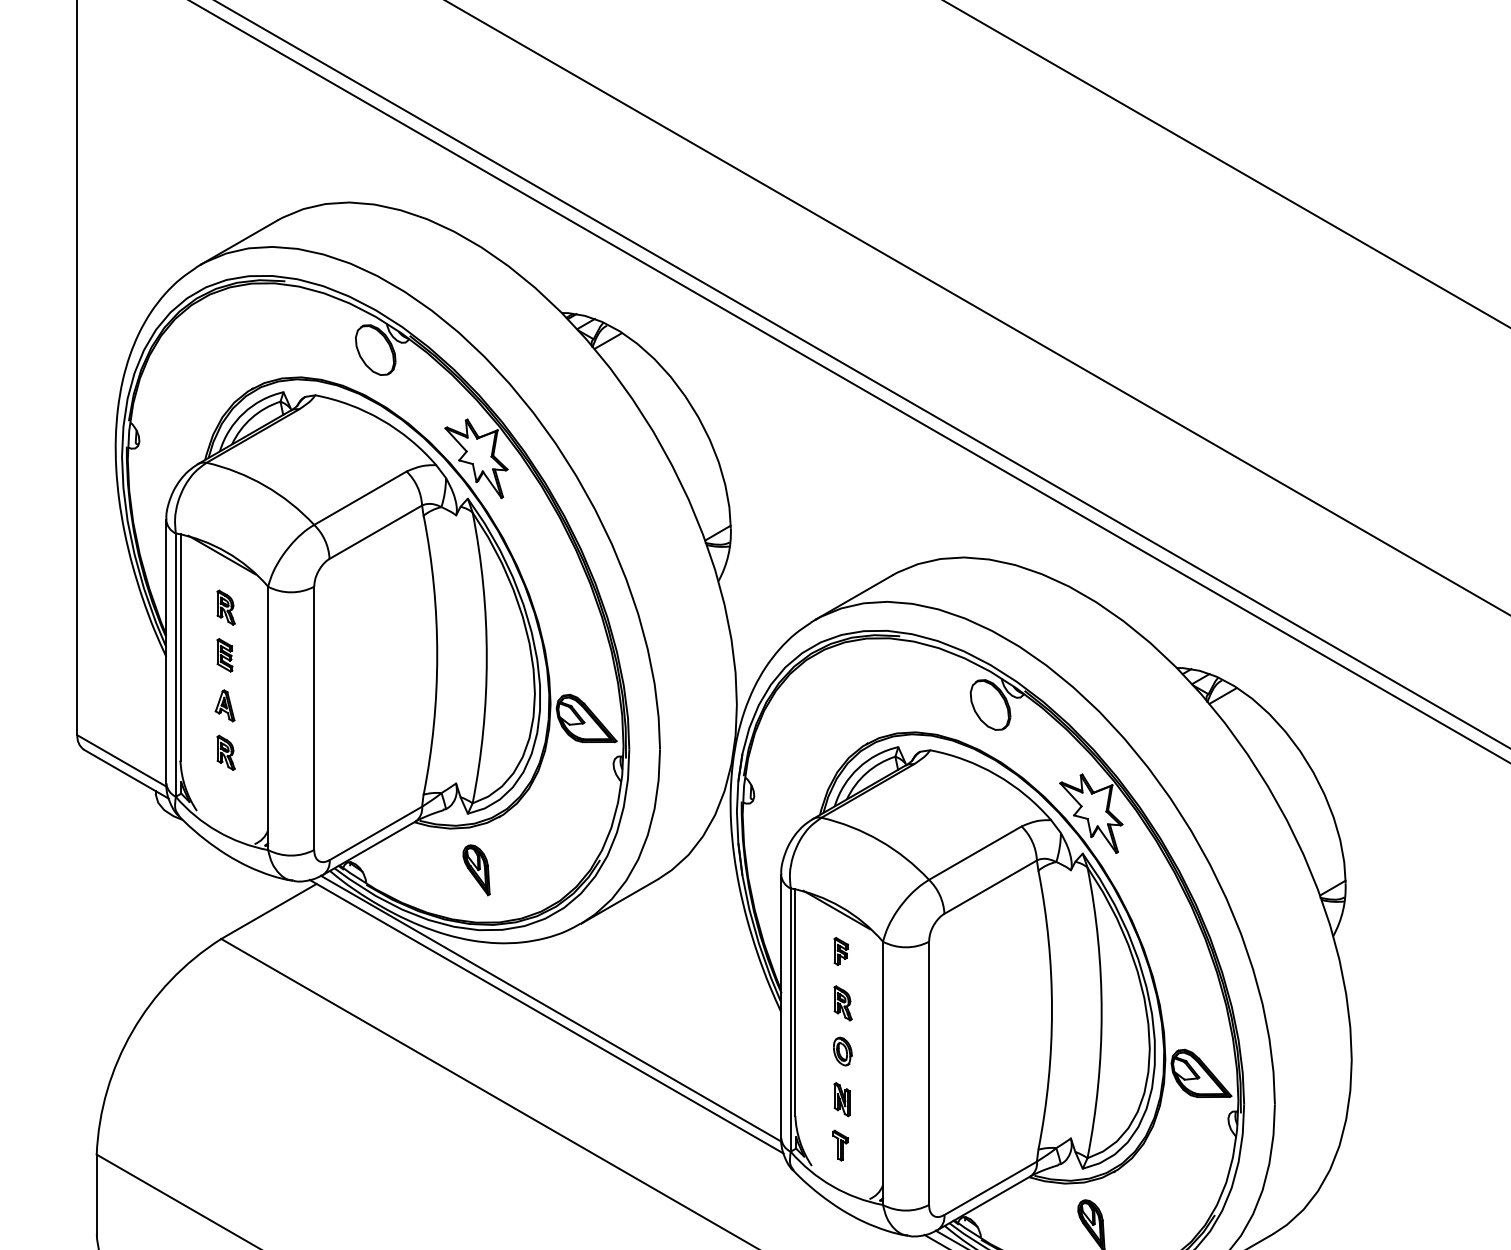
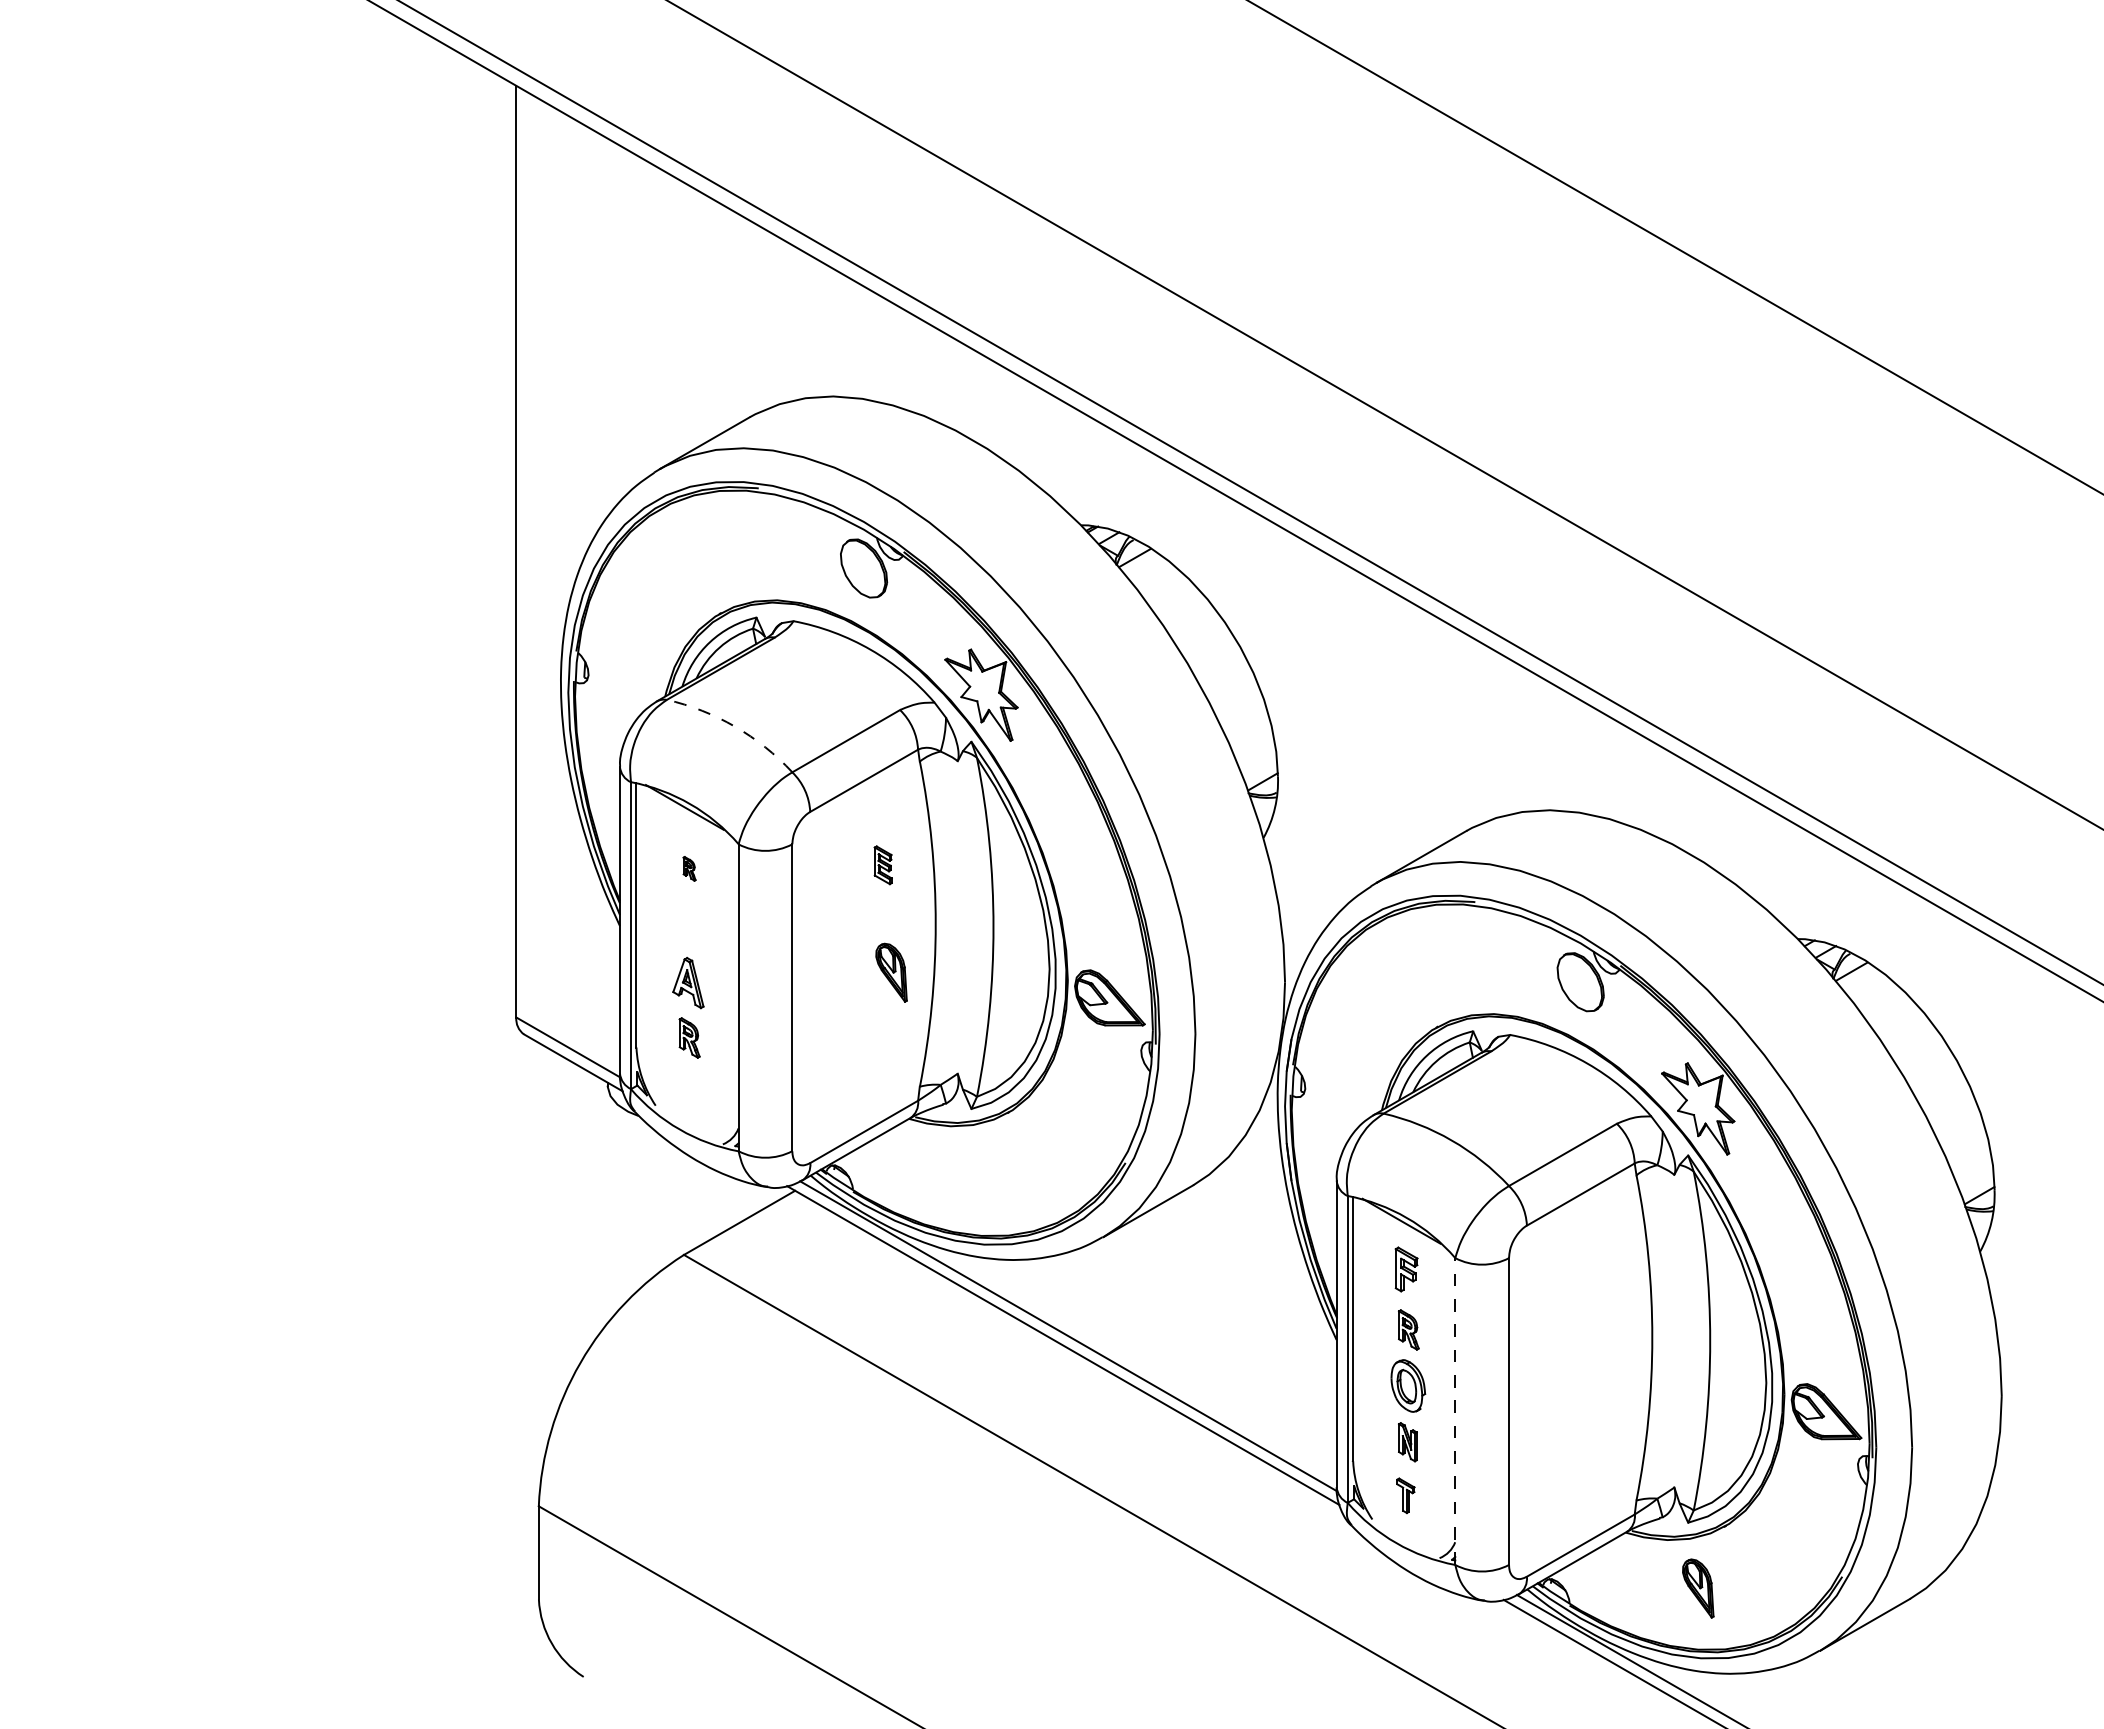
arc: (265, 485) -> (735, 726), solid -> dashed
part: (225, 607) -> (689, 868), size x0.6
part: (224, 655) -> (882, 865), moved
part: (225, 706) -> (688, 983), size x1.4
part: (476, 869) -> (891, 972), moved
part: (841, 951) -> (1406, 1269), size x1.4
part: (842, 1051) -> (1408, 1386), size x1.6
line: (883, 1073) -> (1455, 1411), solid -> dashed

